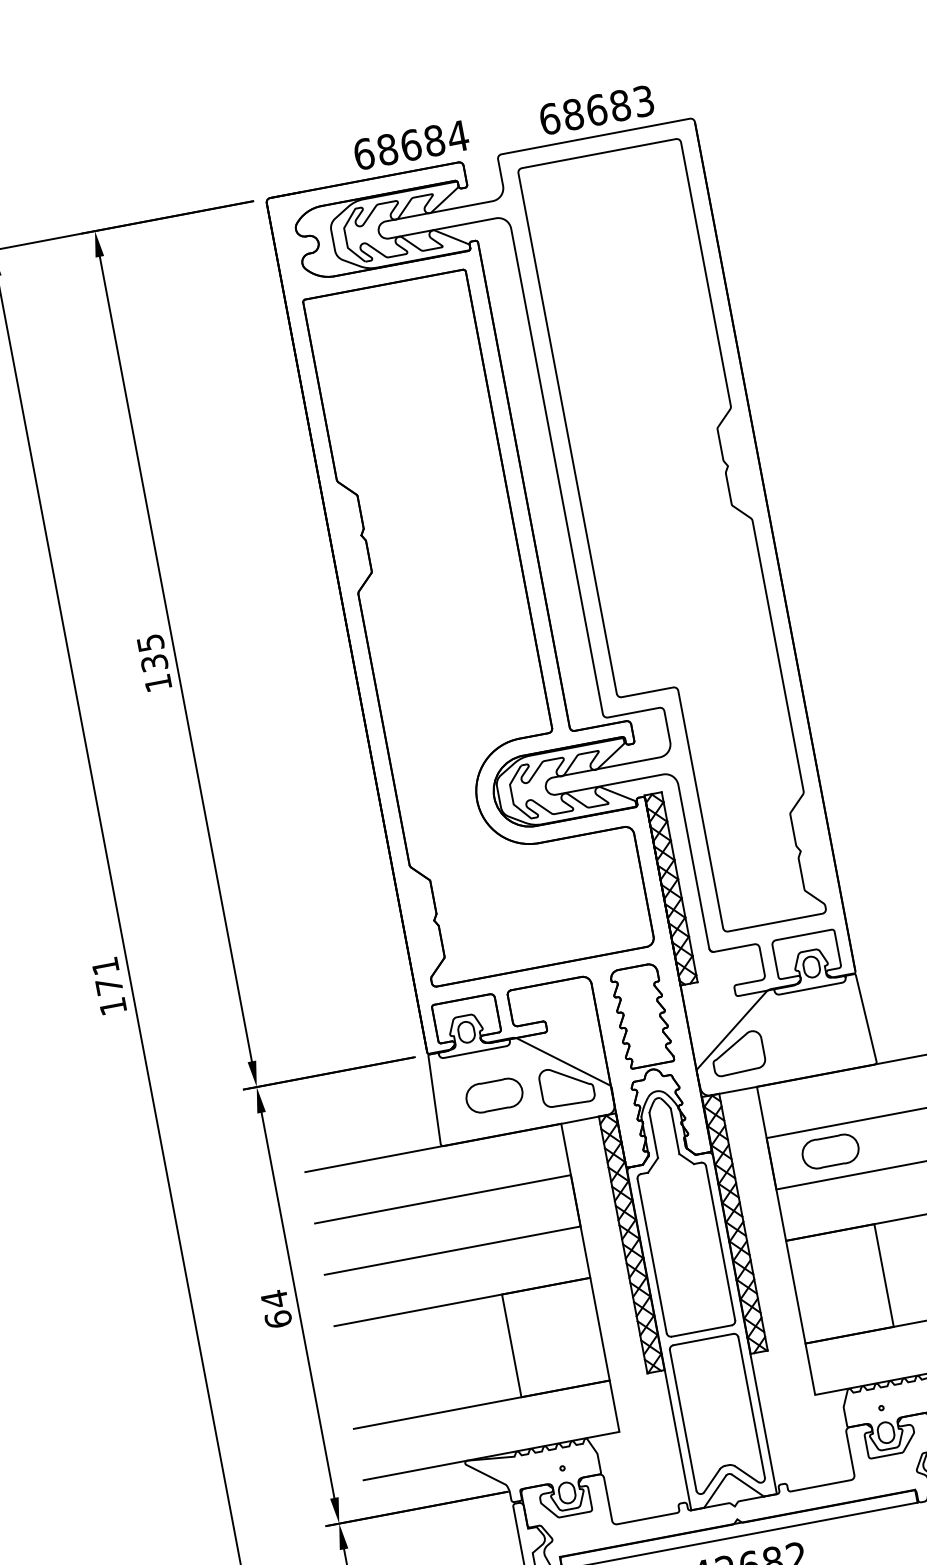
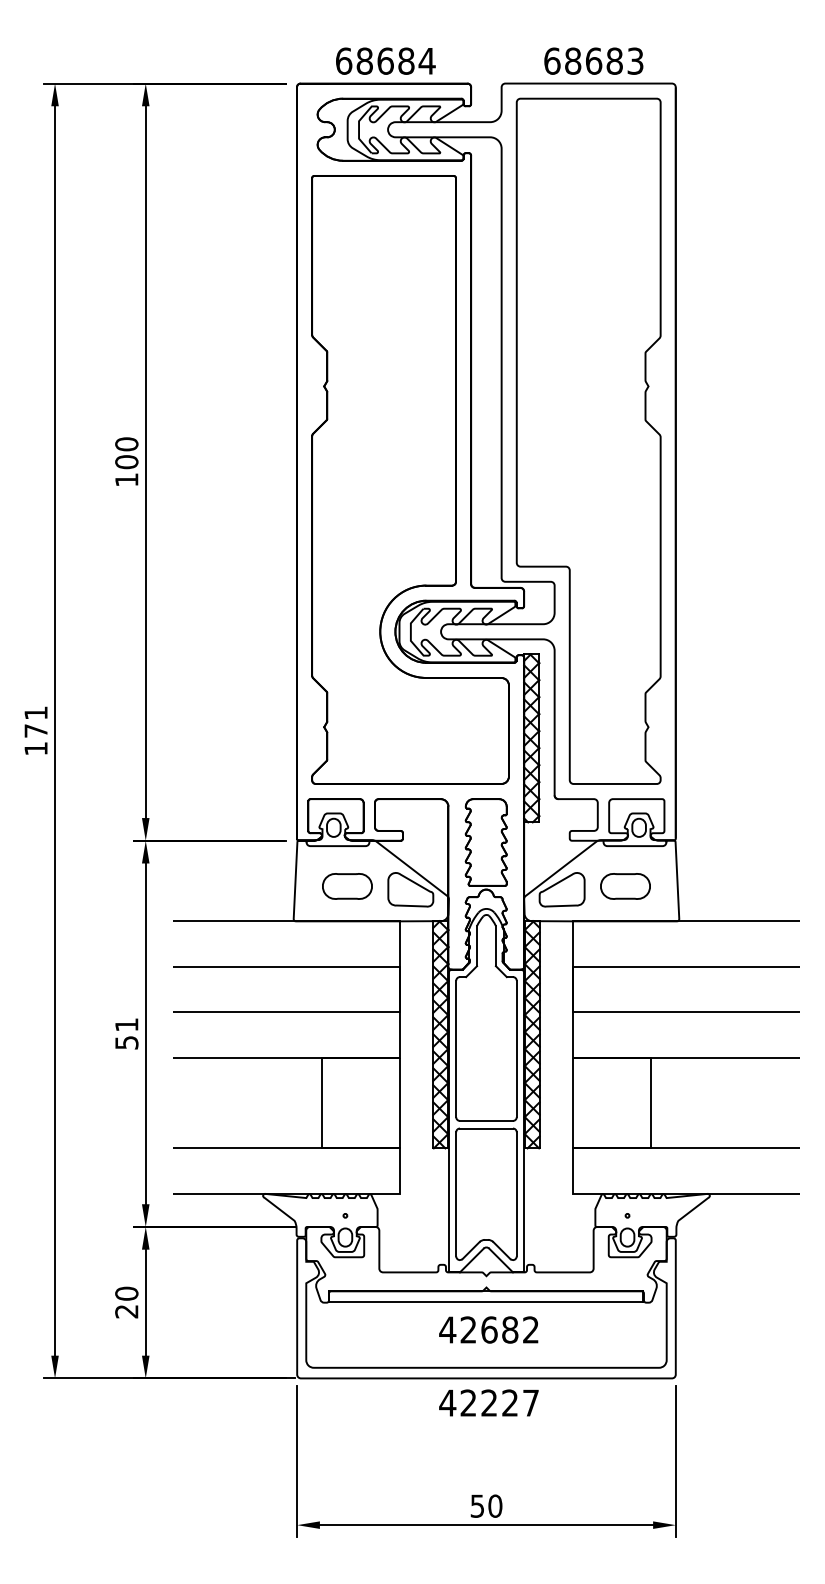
text: (410, 144) -> (385, 60), moved
text: (152, 653) -> (126, 453), 135 -> 100
part: (830, 1151) -> (625, 886), moved
text: (276, 1309) -> (126, 1033), 64 -> 51

